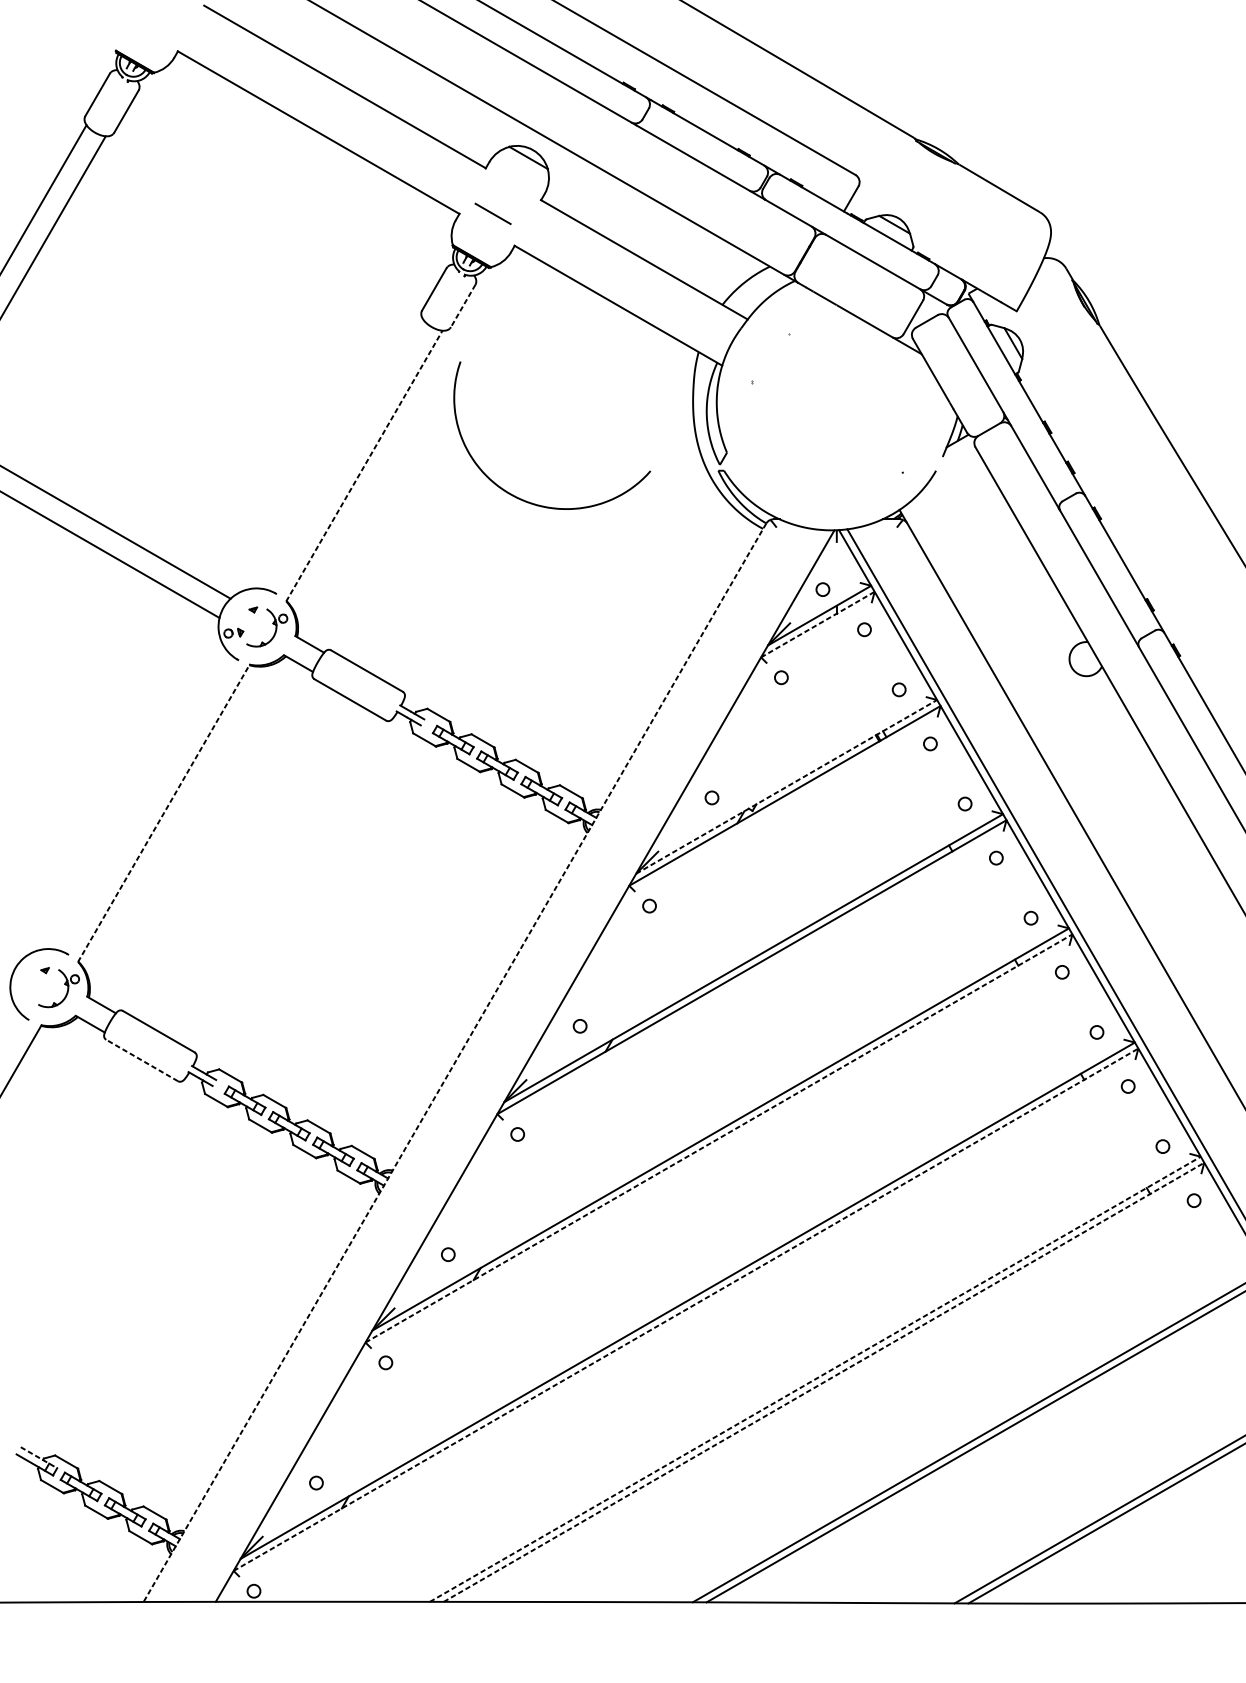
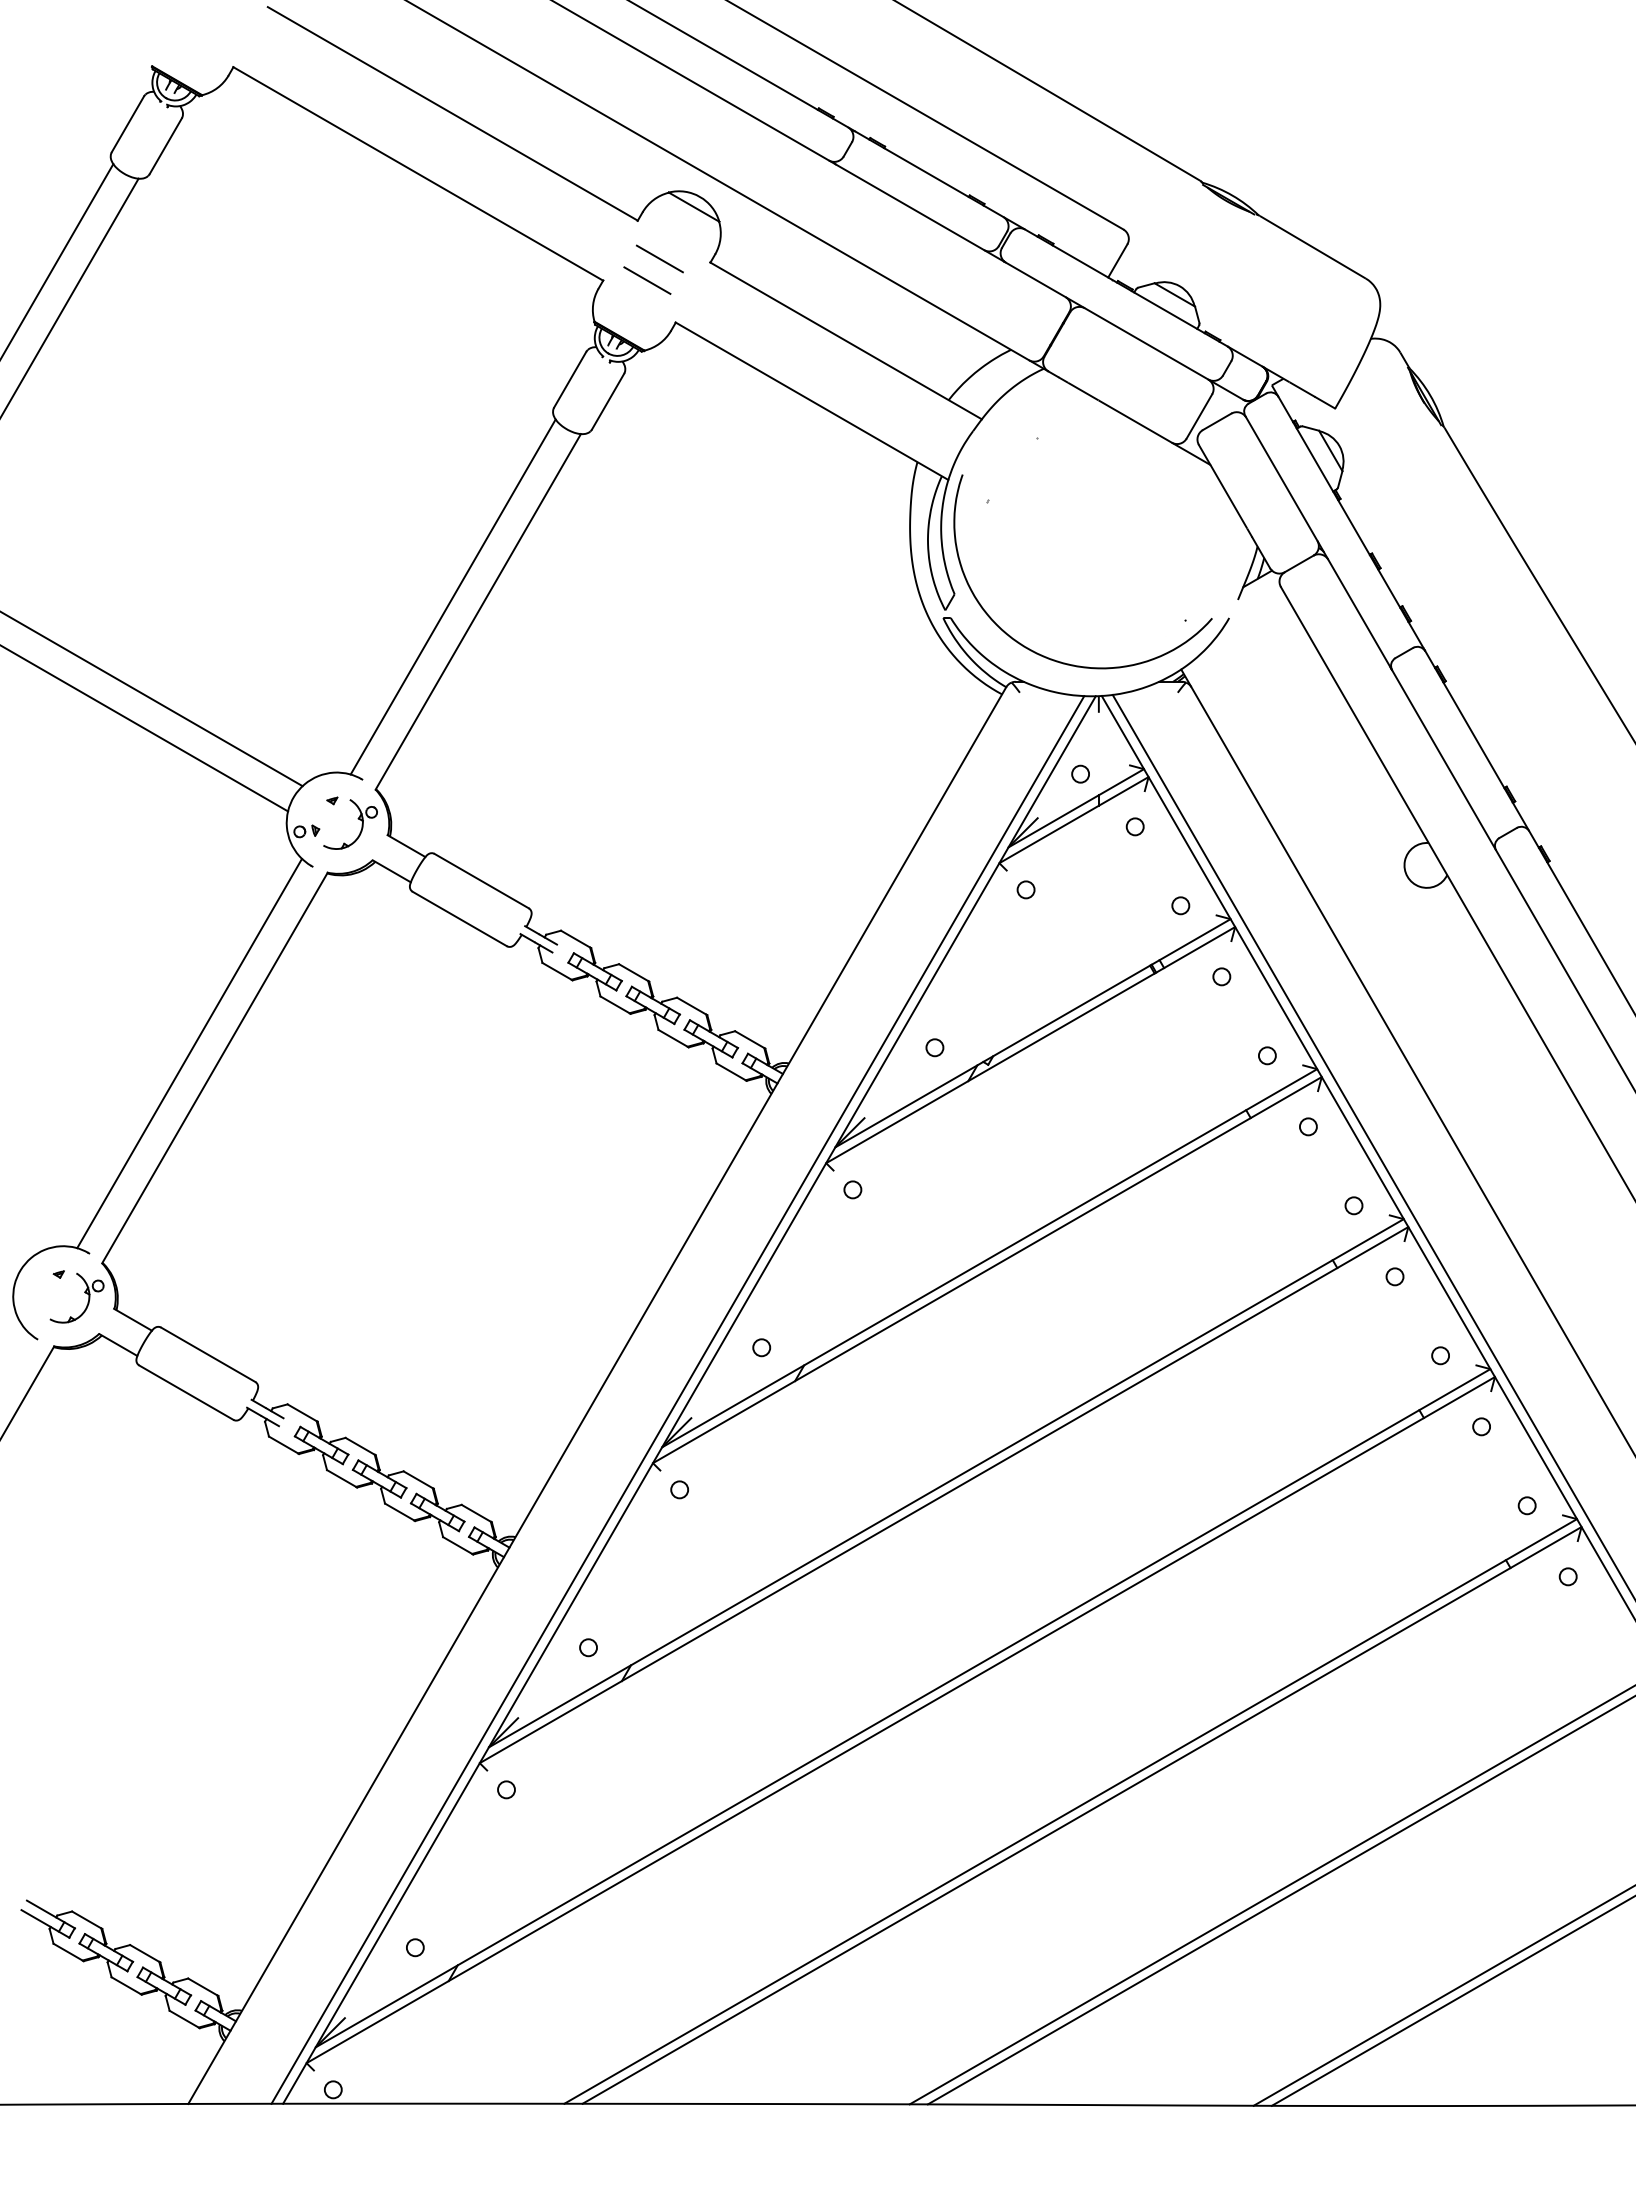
line: (502, 197) -> (659, 258), added
line: (462, 306) -> (607, 402), dashed -> solid
line: (344, 454) -> (452, 596), added
line: (364, 465) -> (478, 611), dashed -> solid
part: (526, 500) -> (1049, 657), moved
line: (818, 624) -> (1074, 819), dashed -> solid
line: (787, 787) -> (1033, 1033), dashed -> solid
line: (144, 802) -> (189, 1053), added
line: (164, 812) -> (215, 1067), dashed -> solid
line: (141, 1060) -> (185, 1392), dashed -> solid
line: (455, 1062) -> (597, 1395), dashed -> solid
line: (516, 1065) -> (677, 1399), added
line: (719, 1138) -> (944, 1494), dashed -> solid
line: (686, 1309) -> (901, 1719), dashed -> solid
line: (815, 1379) -> (1070, 1811), dashed -> solid
line: (824, 1382) -> (1082, 1815), dashed -> solid
line: (39, 1457) -> (51, 1914), dashed -> solid

